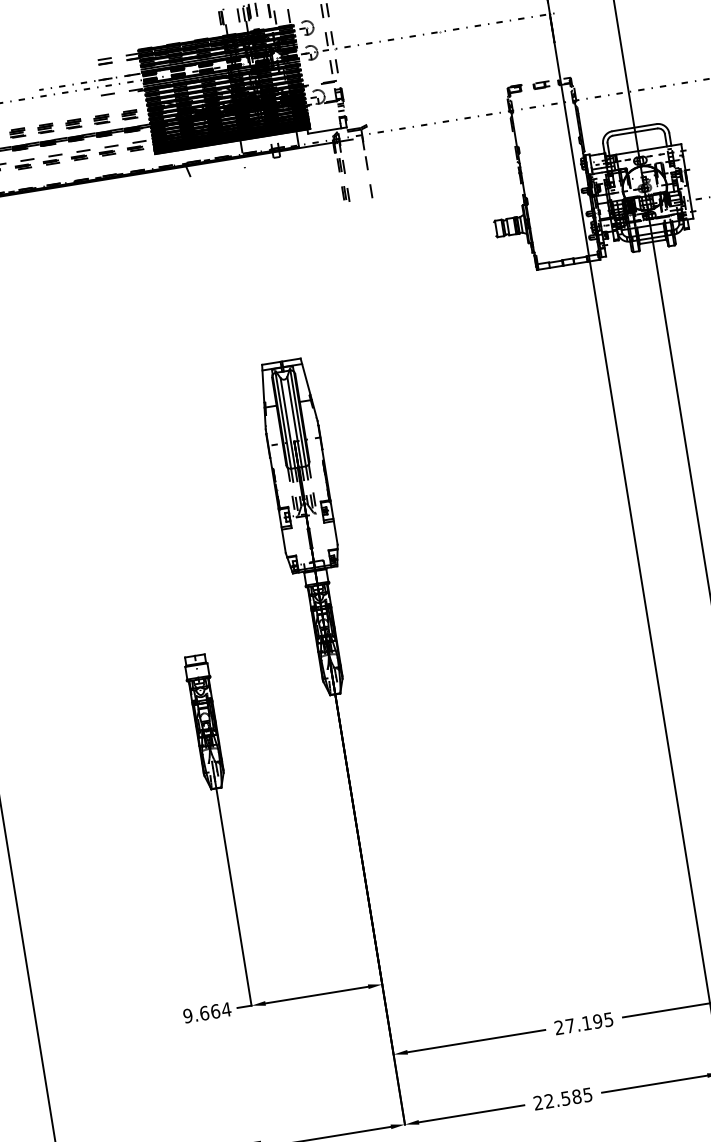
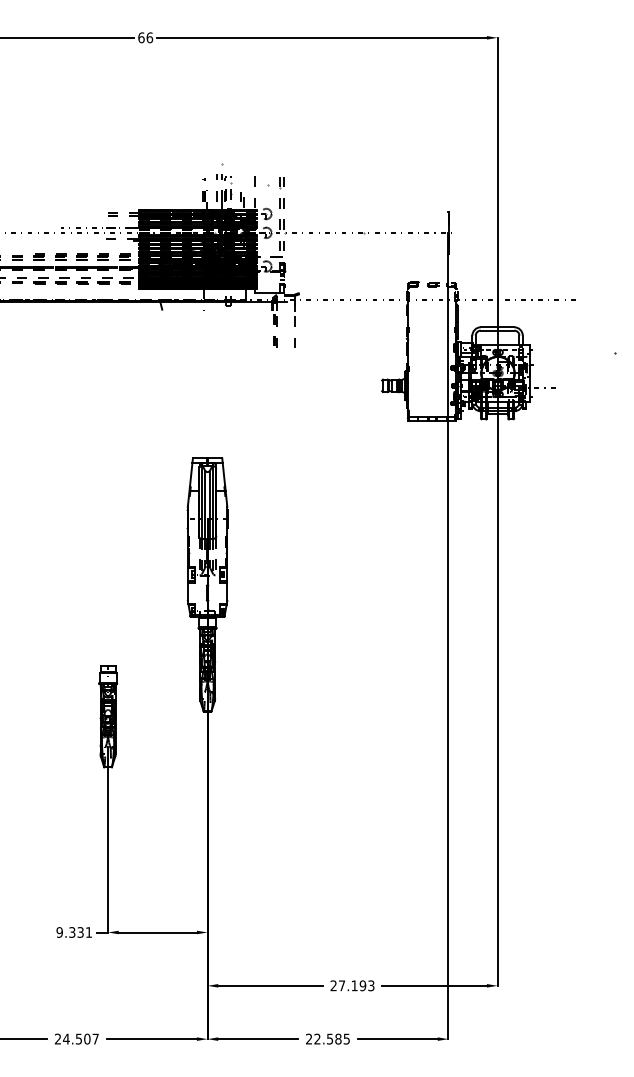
text: (215, 1011) -> (80, 932), 9.664 -> 9.331
text: (608, 1019) -> (371, 985), 27.195 -> 27.193

